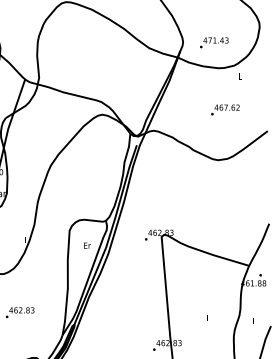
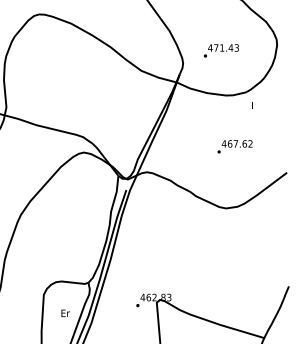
text: (214, 42) -> (221, 50), moved

